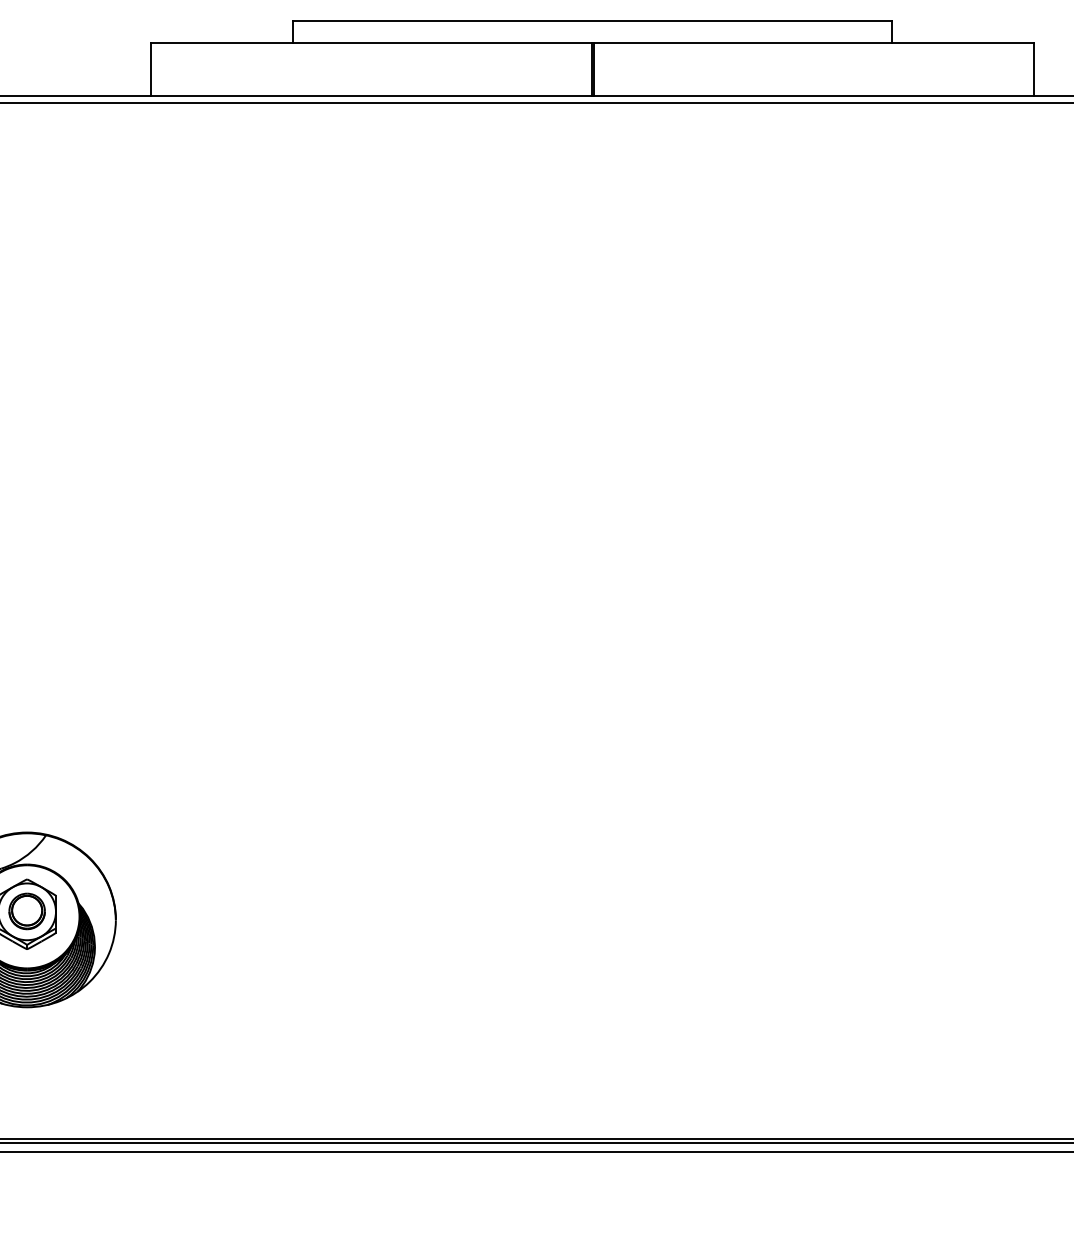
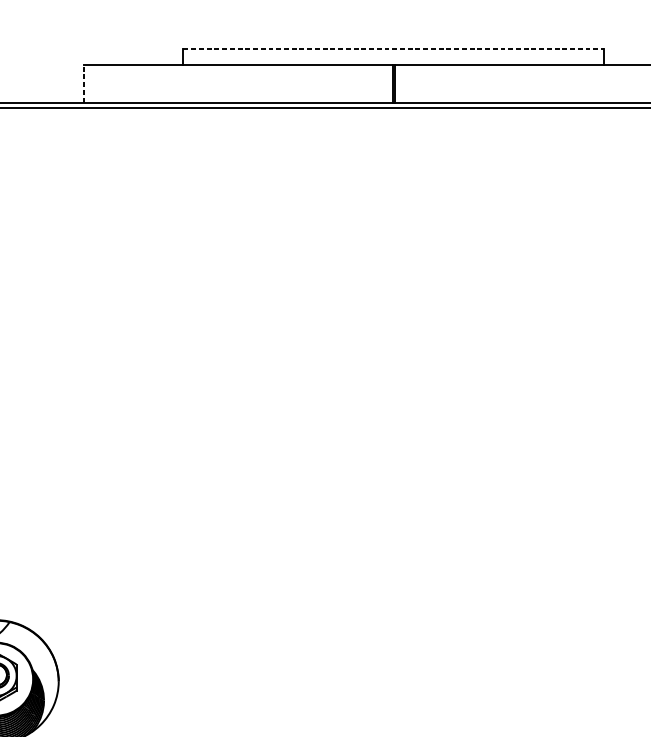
line: (593, 20) -> (394, 49), solid -> dashed
line: (151, 69) -> (83, 83), solid -> dashed

